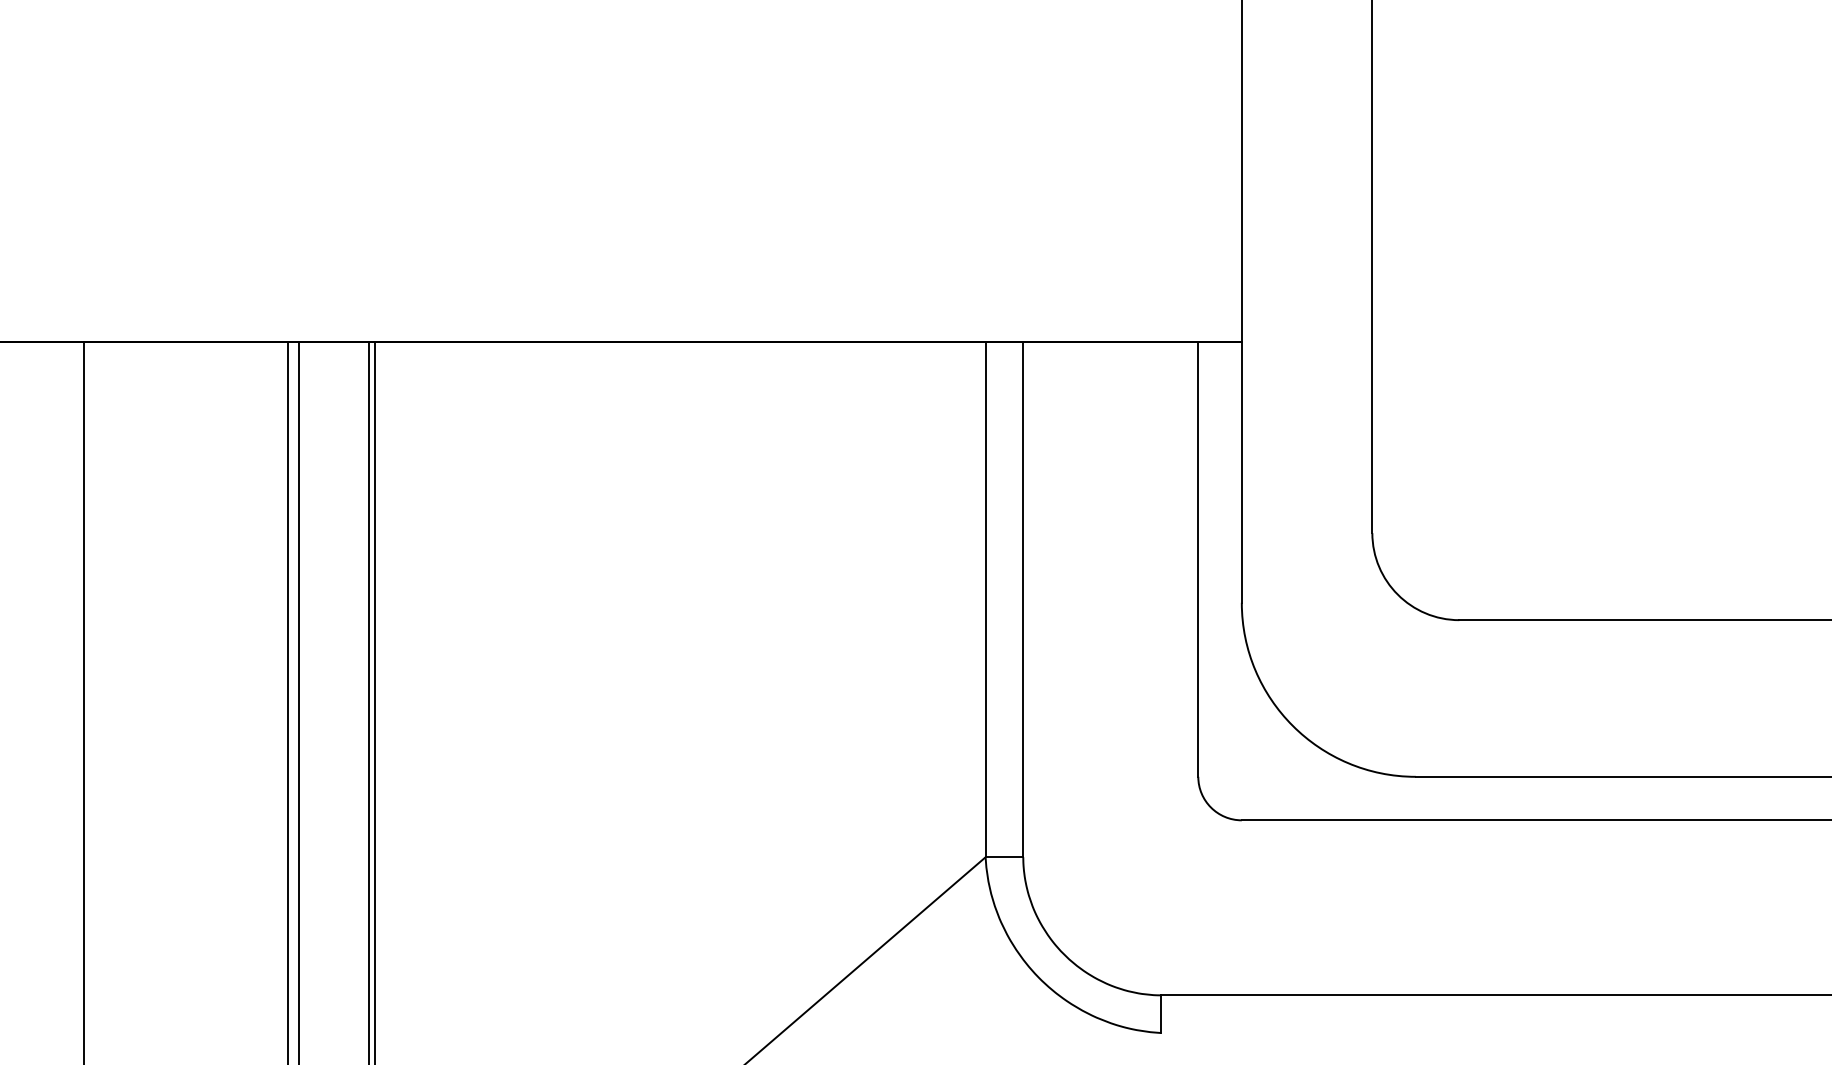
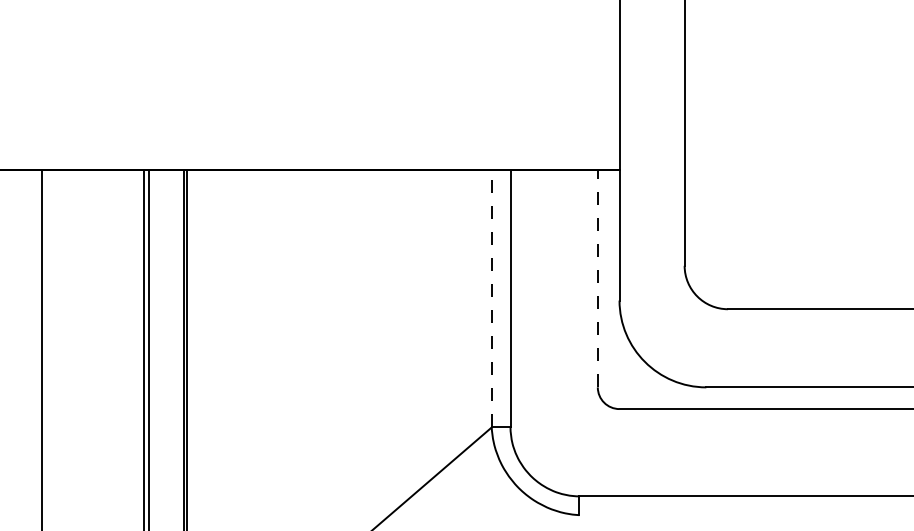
line: (1197, 558) -> (597, 278), solid -> dashed
line: (985, 598) -> (491, 298), solid -> dashed

